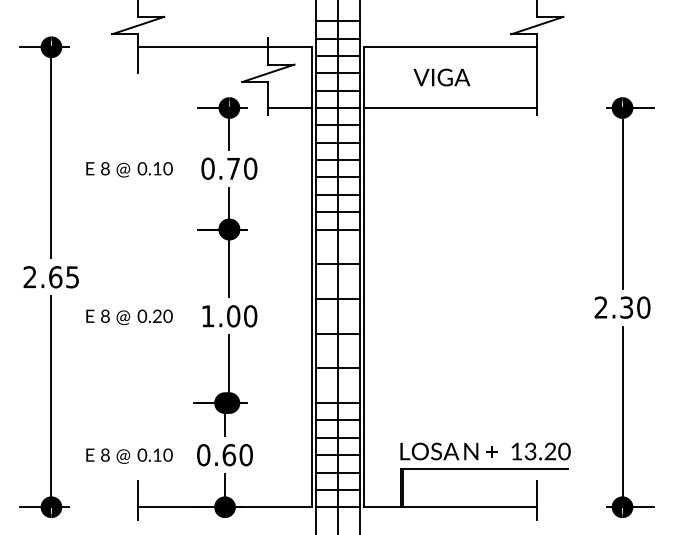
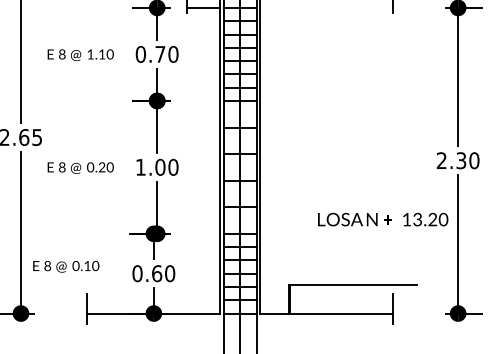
line: (450, 108) -> (326, 8), removed
text: (142, 168) -> (90, 54), 0.10 -> 1.10
text: (485, 451) -> (383, 219), moved
text: (129, 455) -> (66, 266), moved

